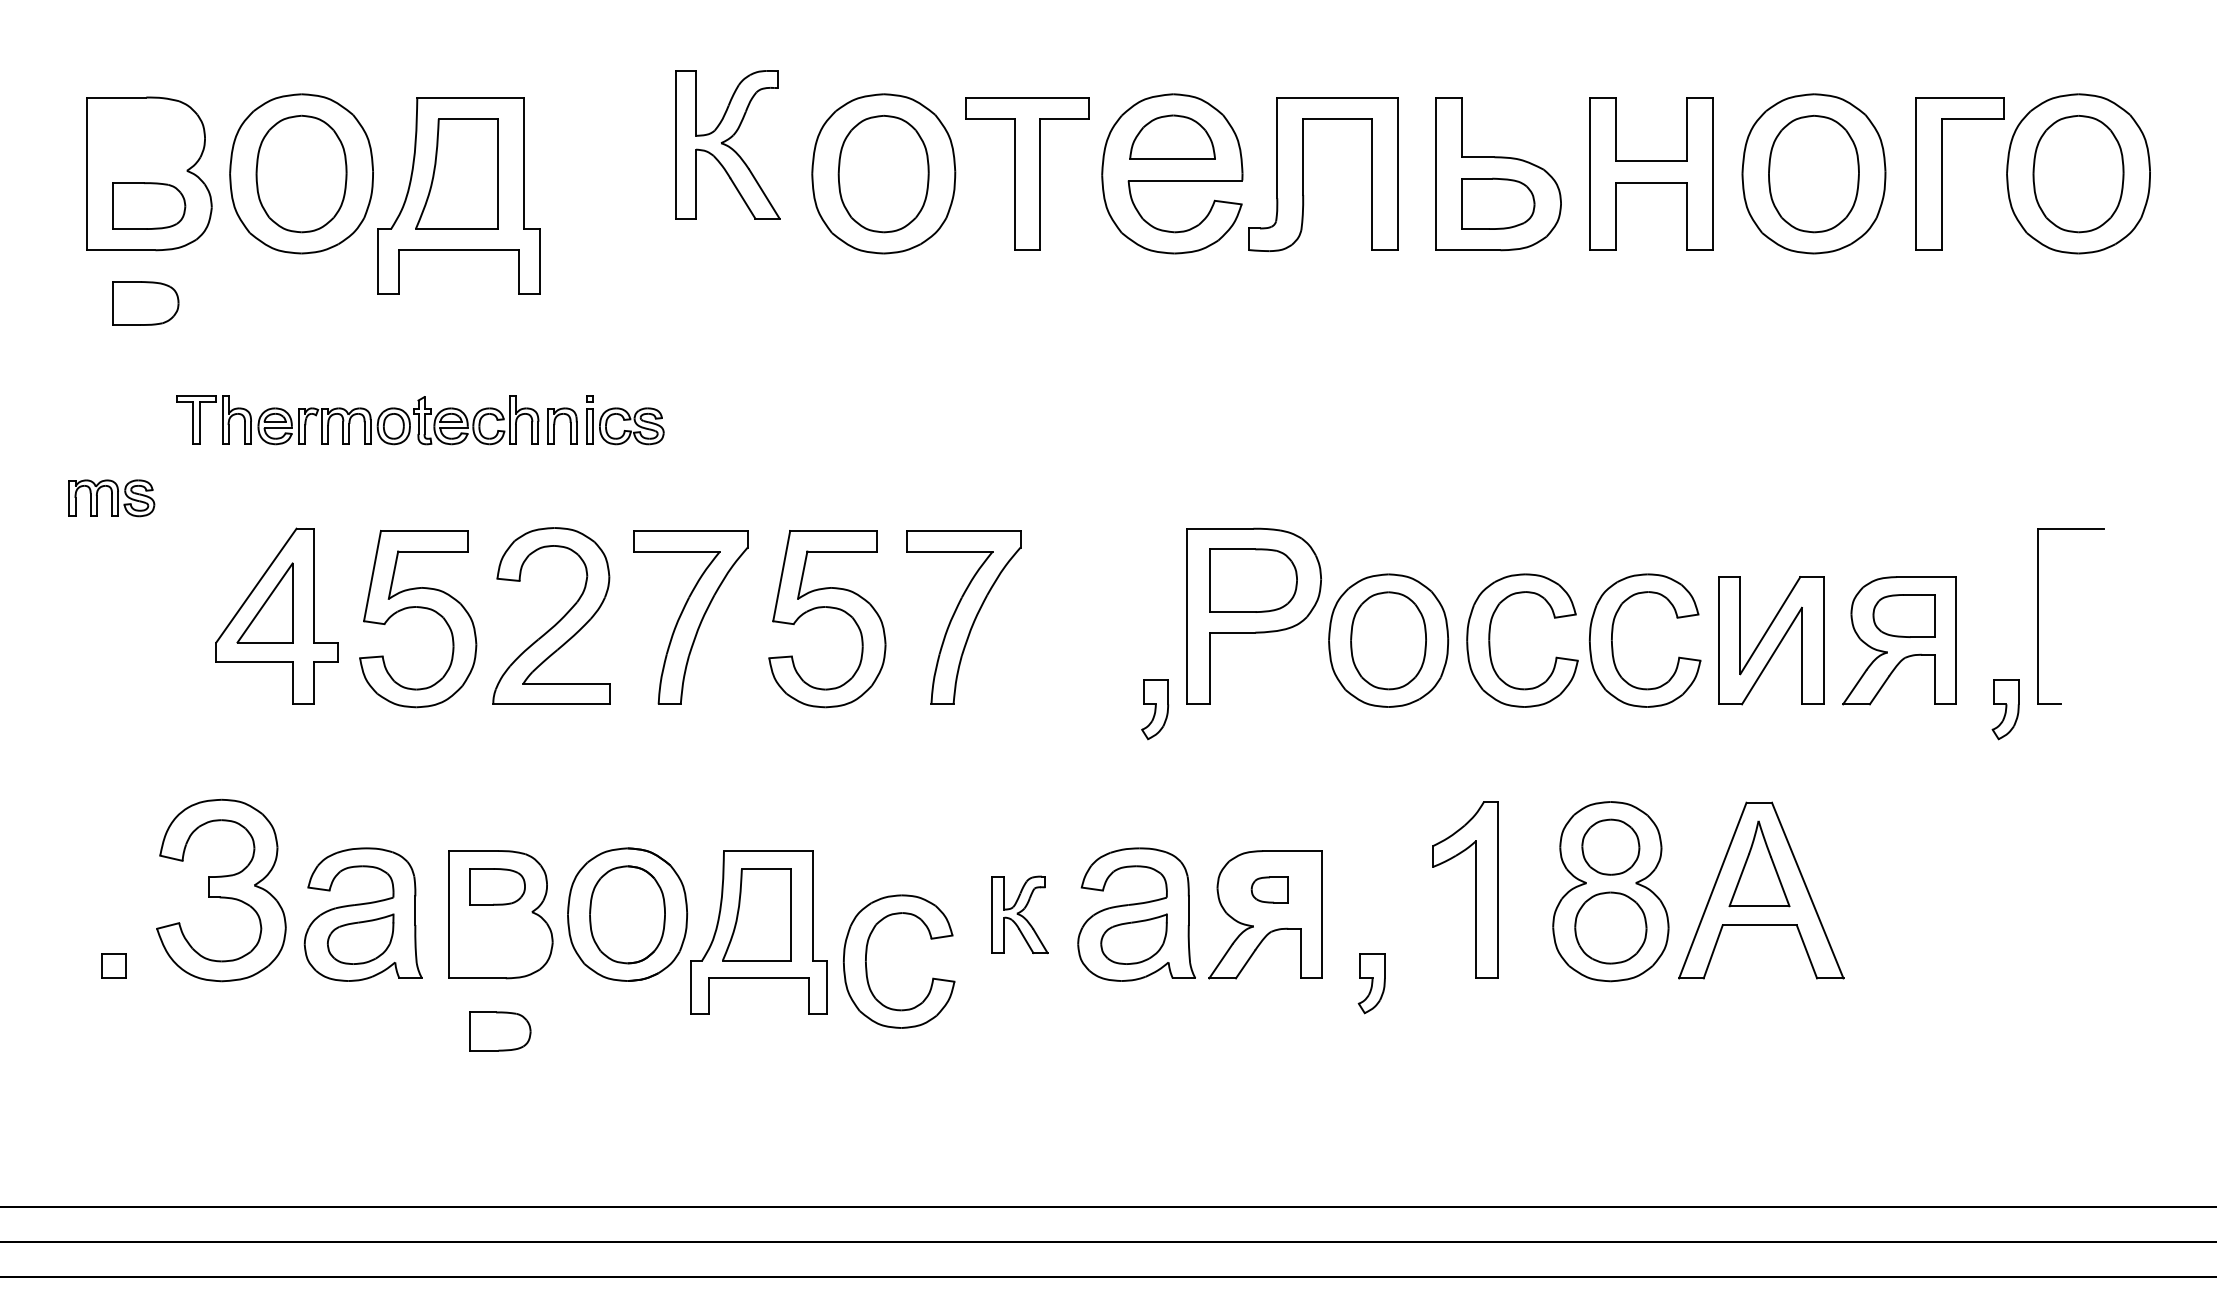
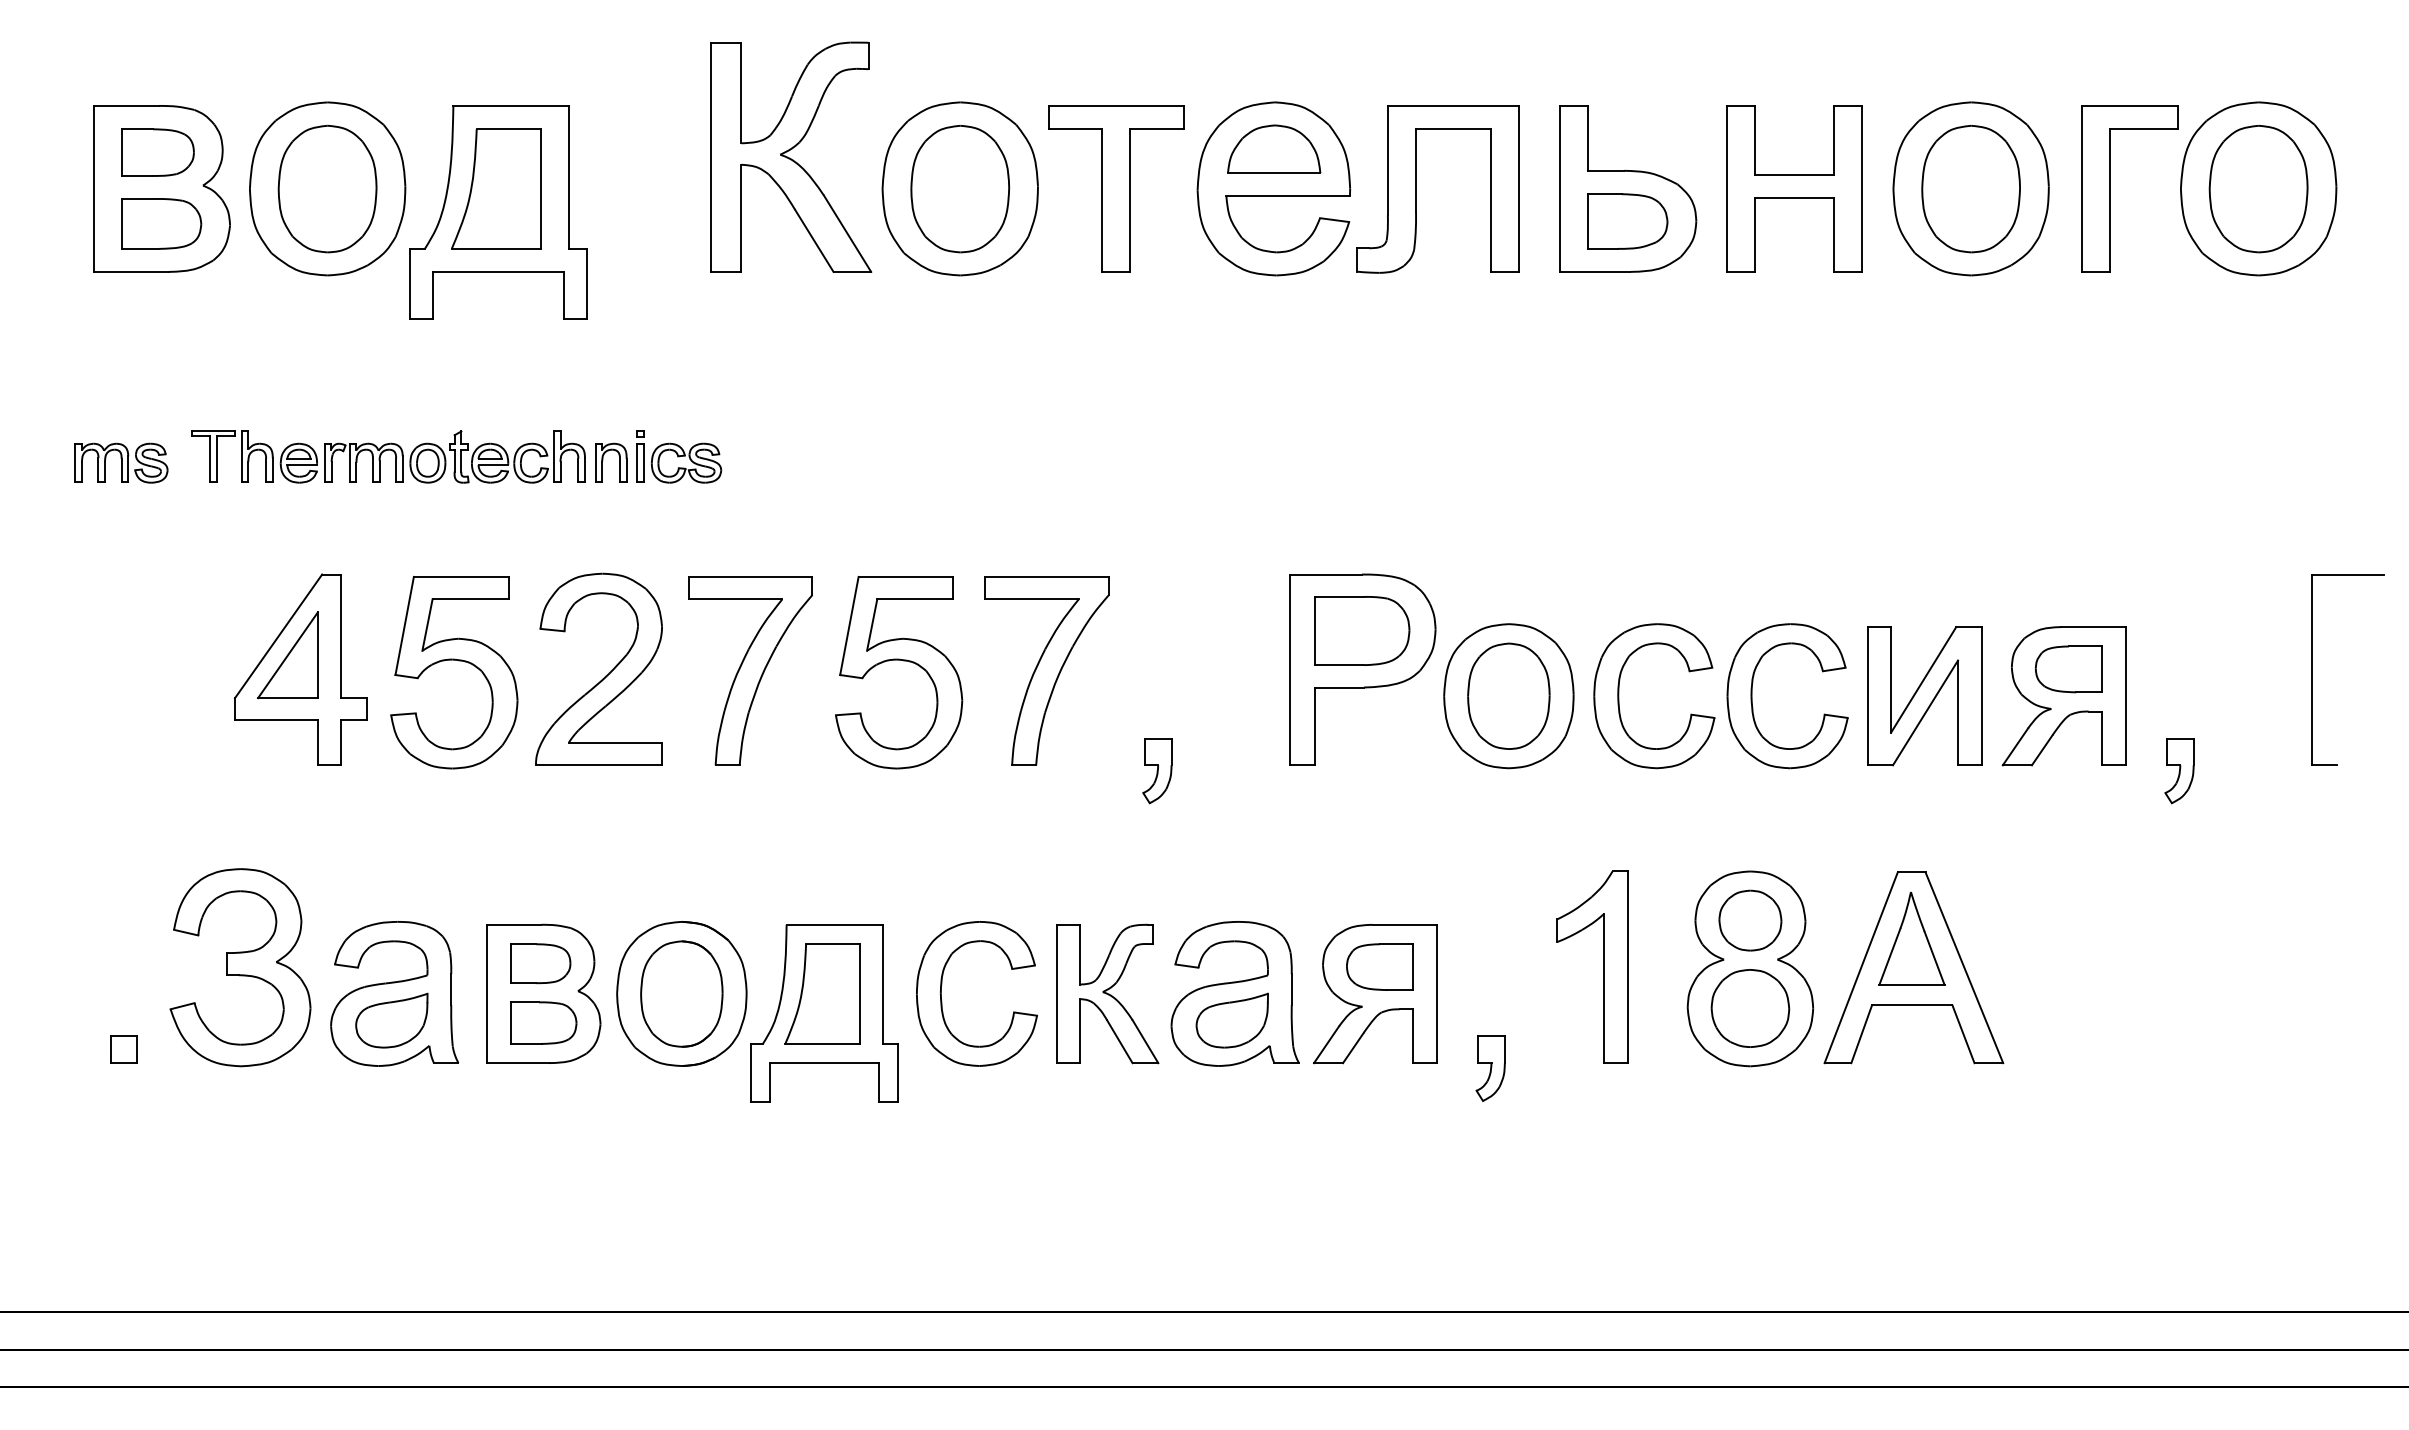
part: (727, 144) -> (790, 156), size x1.43
part: (145, 303) -> (158, 152), moved
part: (111, 498) -> (121, 463), moved
part: (2038, 616) -> (2312, 669), moved
part: (1155, 709) -> (1157, 770), moved
part: (1269, 889) -> (1379, 966), size x1.67
part: (1019, 914) -> (1107, 993), size x1.67
part: (867, 968) -> (942, 1001), moved
part: (500, 1031) -> (543, 1023), moved

